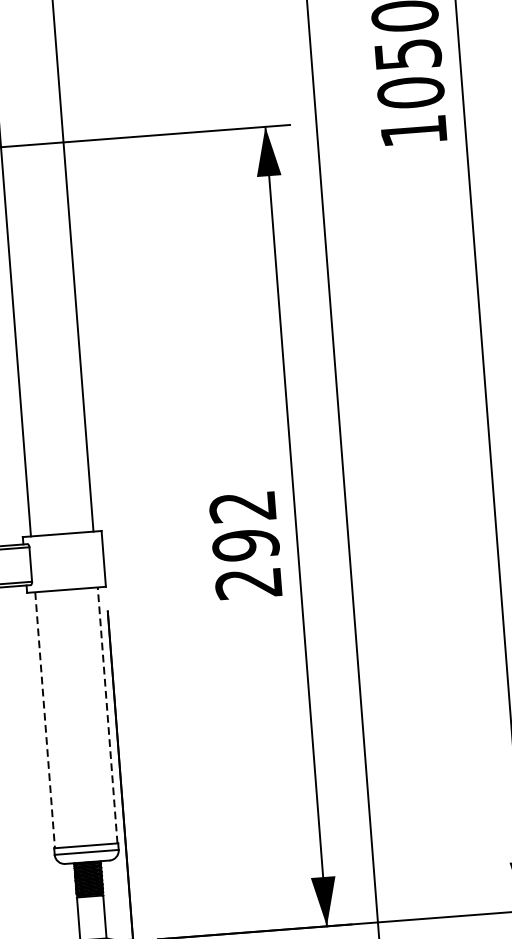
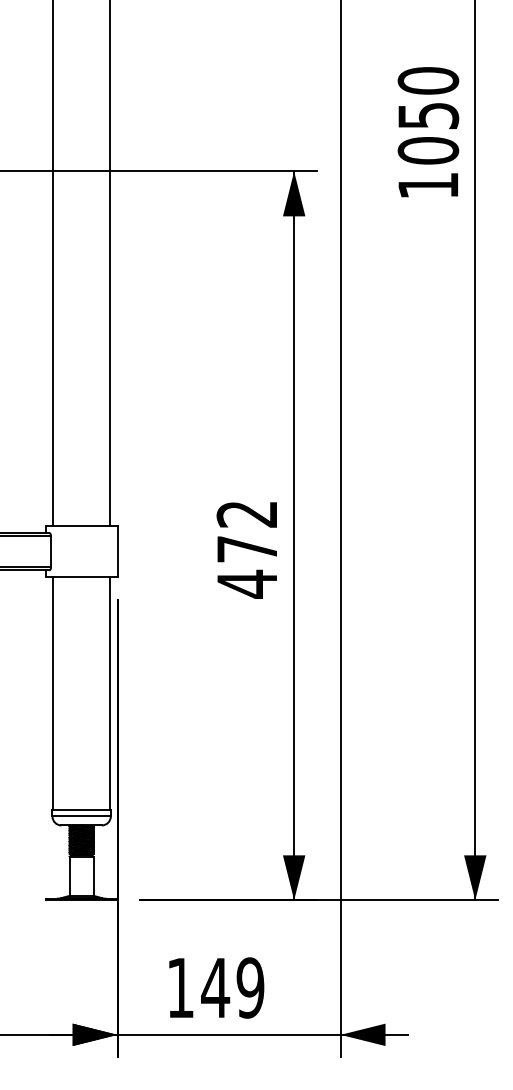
text: (247, 564) -> (247, 566), 292 -> 472
line: (107, 715) -> (110, 693), dashed -> solid
line: (45, 719) -> (53, 693), dashed -> solid

